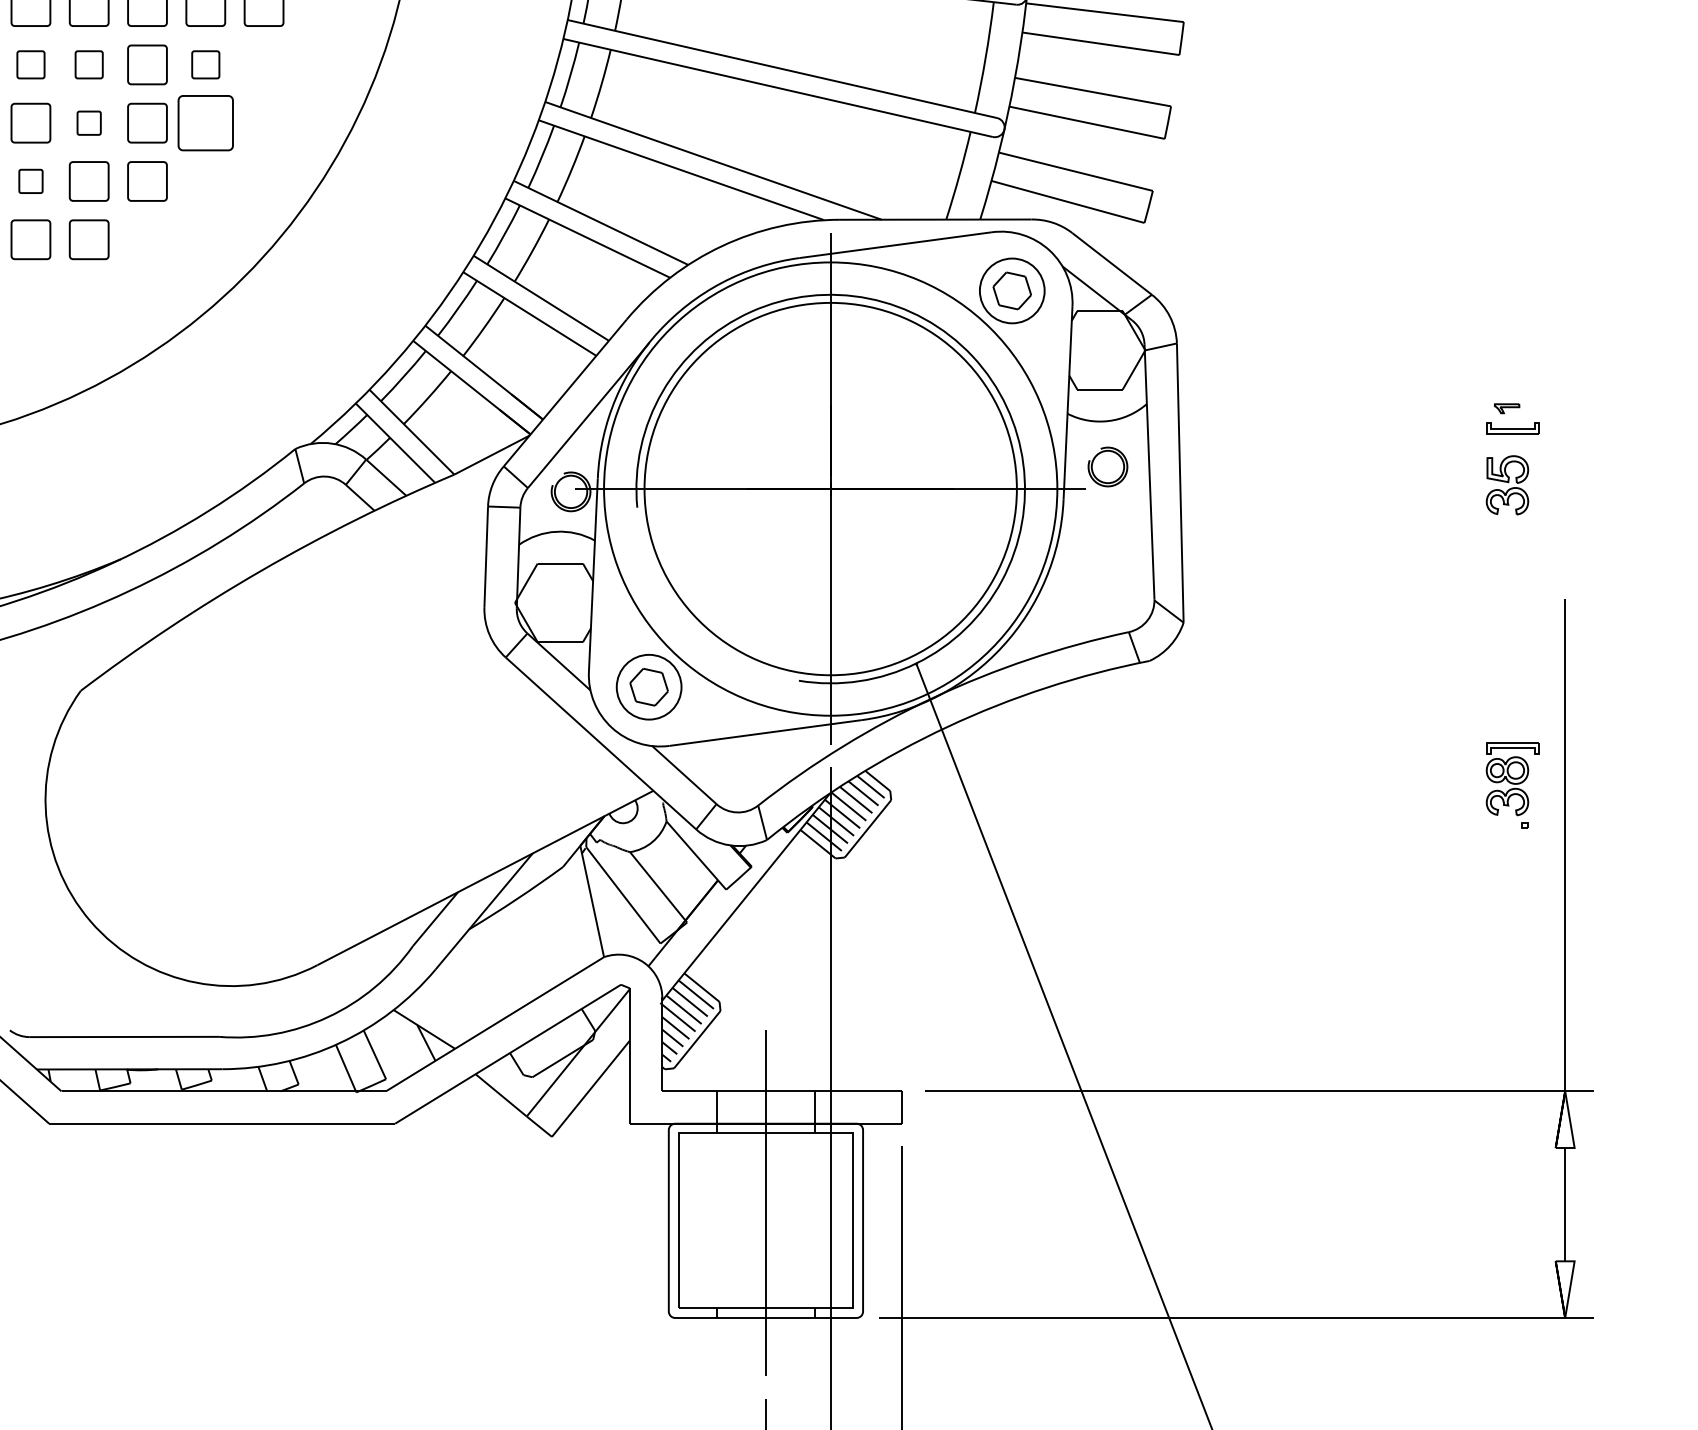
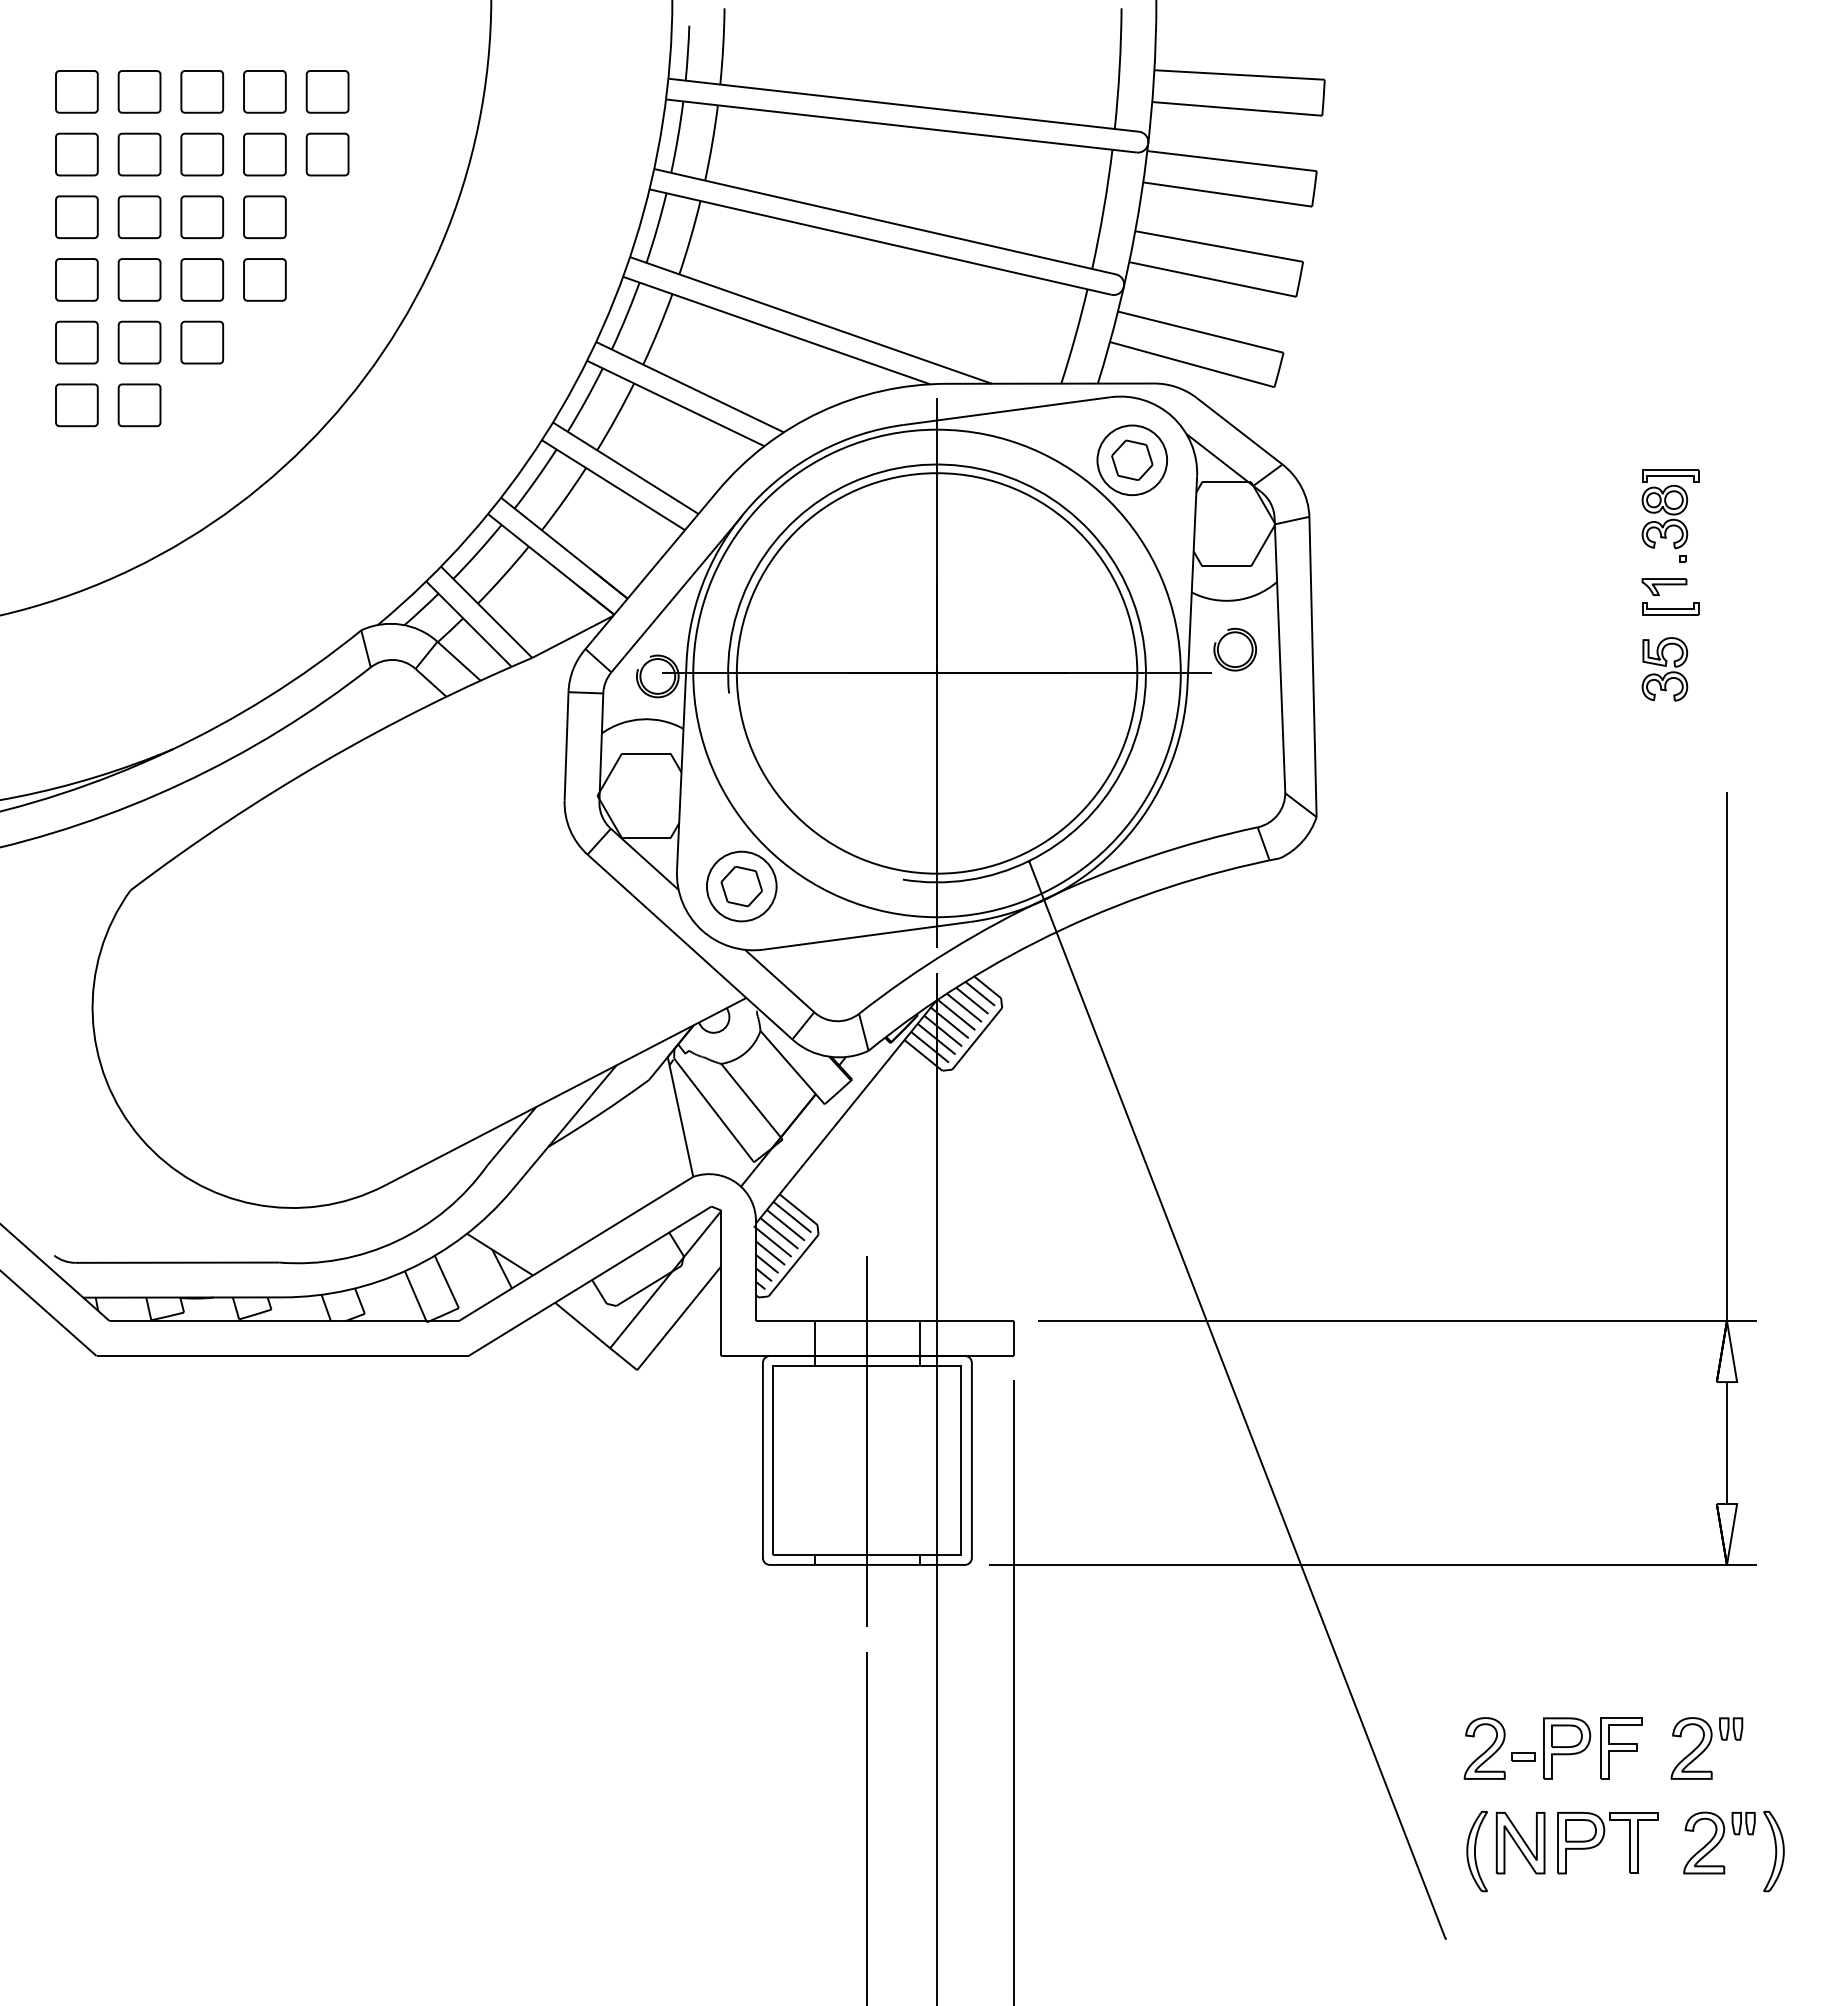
part: (30, 64) -> (76, 216), size x1.43
part: (89, 64) -> (139, 216), size x1.43
part: (205, 64) -> (264, 216), size x1.43
part: (89, 122) -> (139, 279), size x1.67
part: (205, 122) -> (264, 279), size x0.71
part: (30, 181) -> (76, 342), size x1.67
part: (1507, 408) -> (1664, 586), size x1.67
part: (1512, 784) -> (1670, 515), moved

